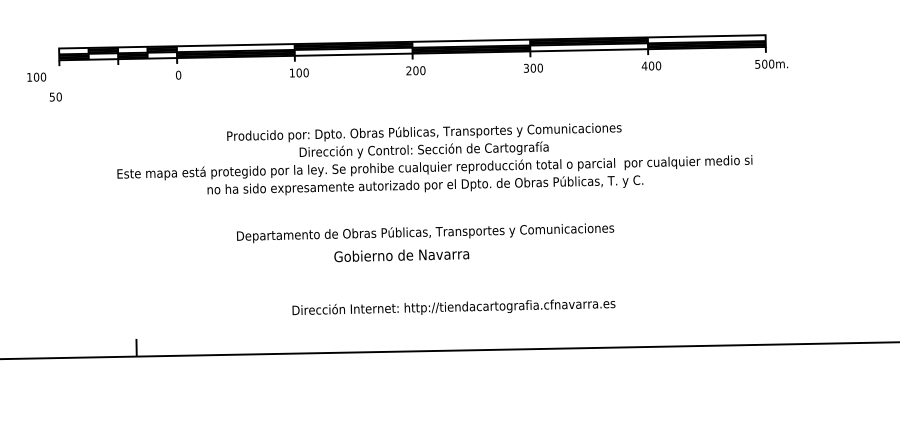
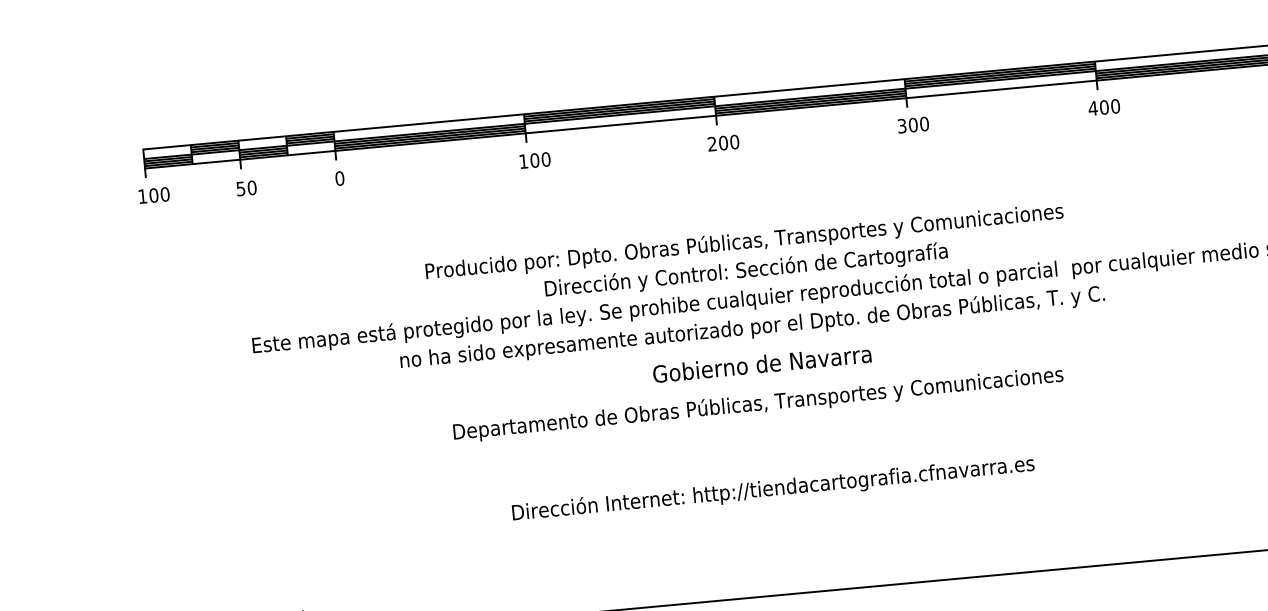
text: (36, 76) -> (153, 194), moved
text: (55, 96) -> (246, 187), moved
text: (401, 255) -> (761, 364), moved
text: (453, 307) -> (772, 488), moved

